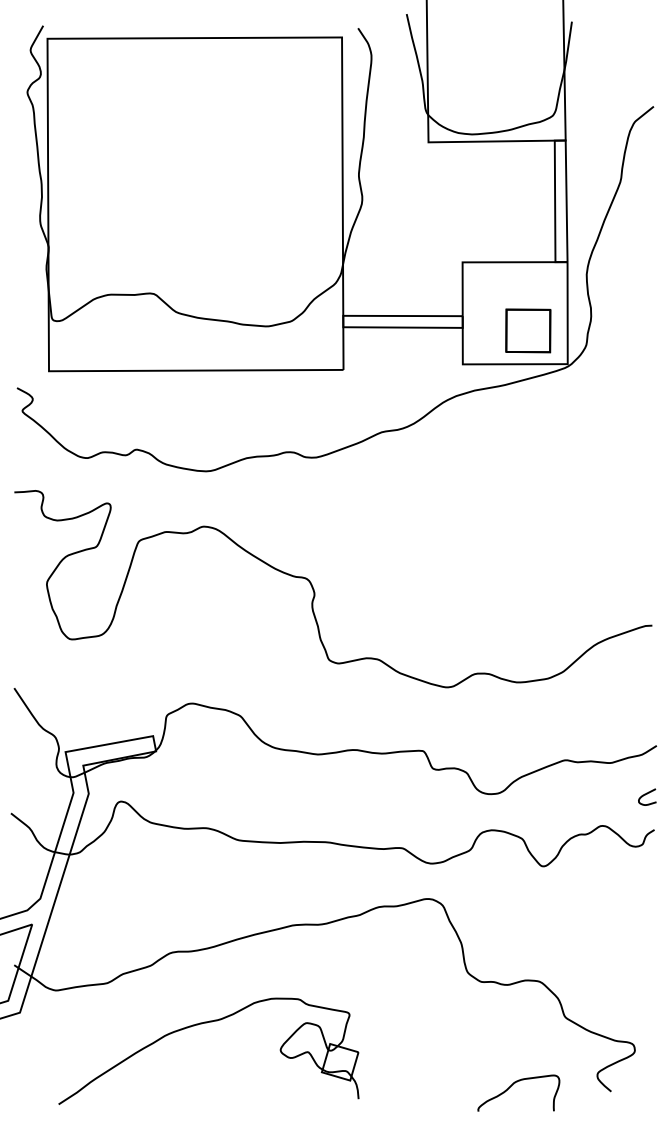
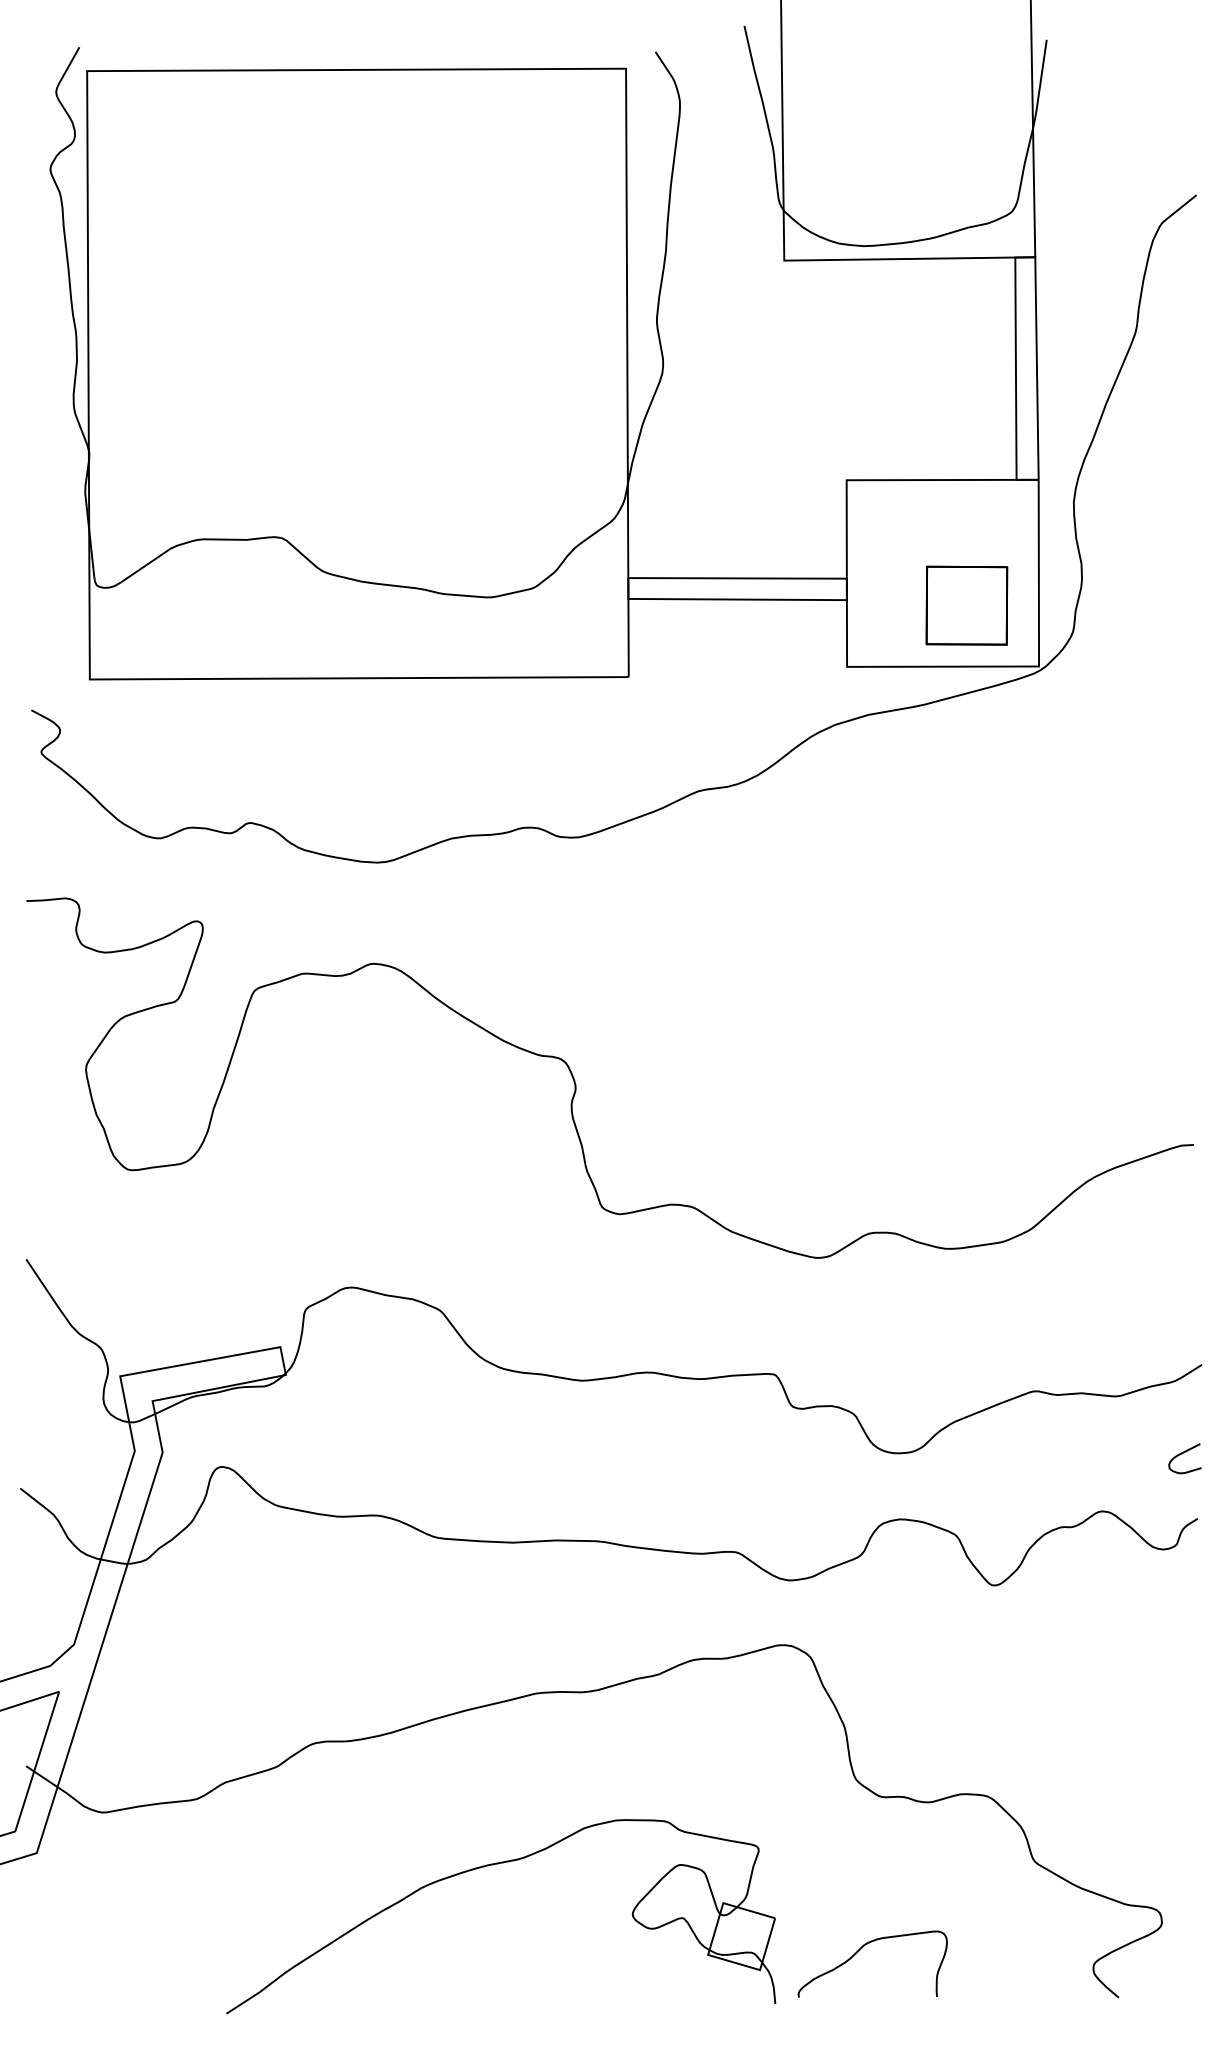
part: (201, 1024) -> (487, 1867), moved
curve: (512, 1085) -> (861, 1949), moved

